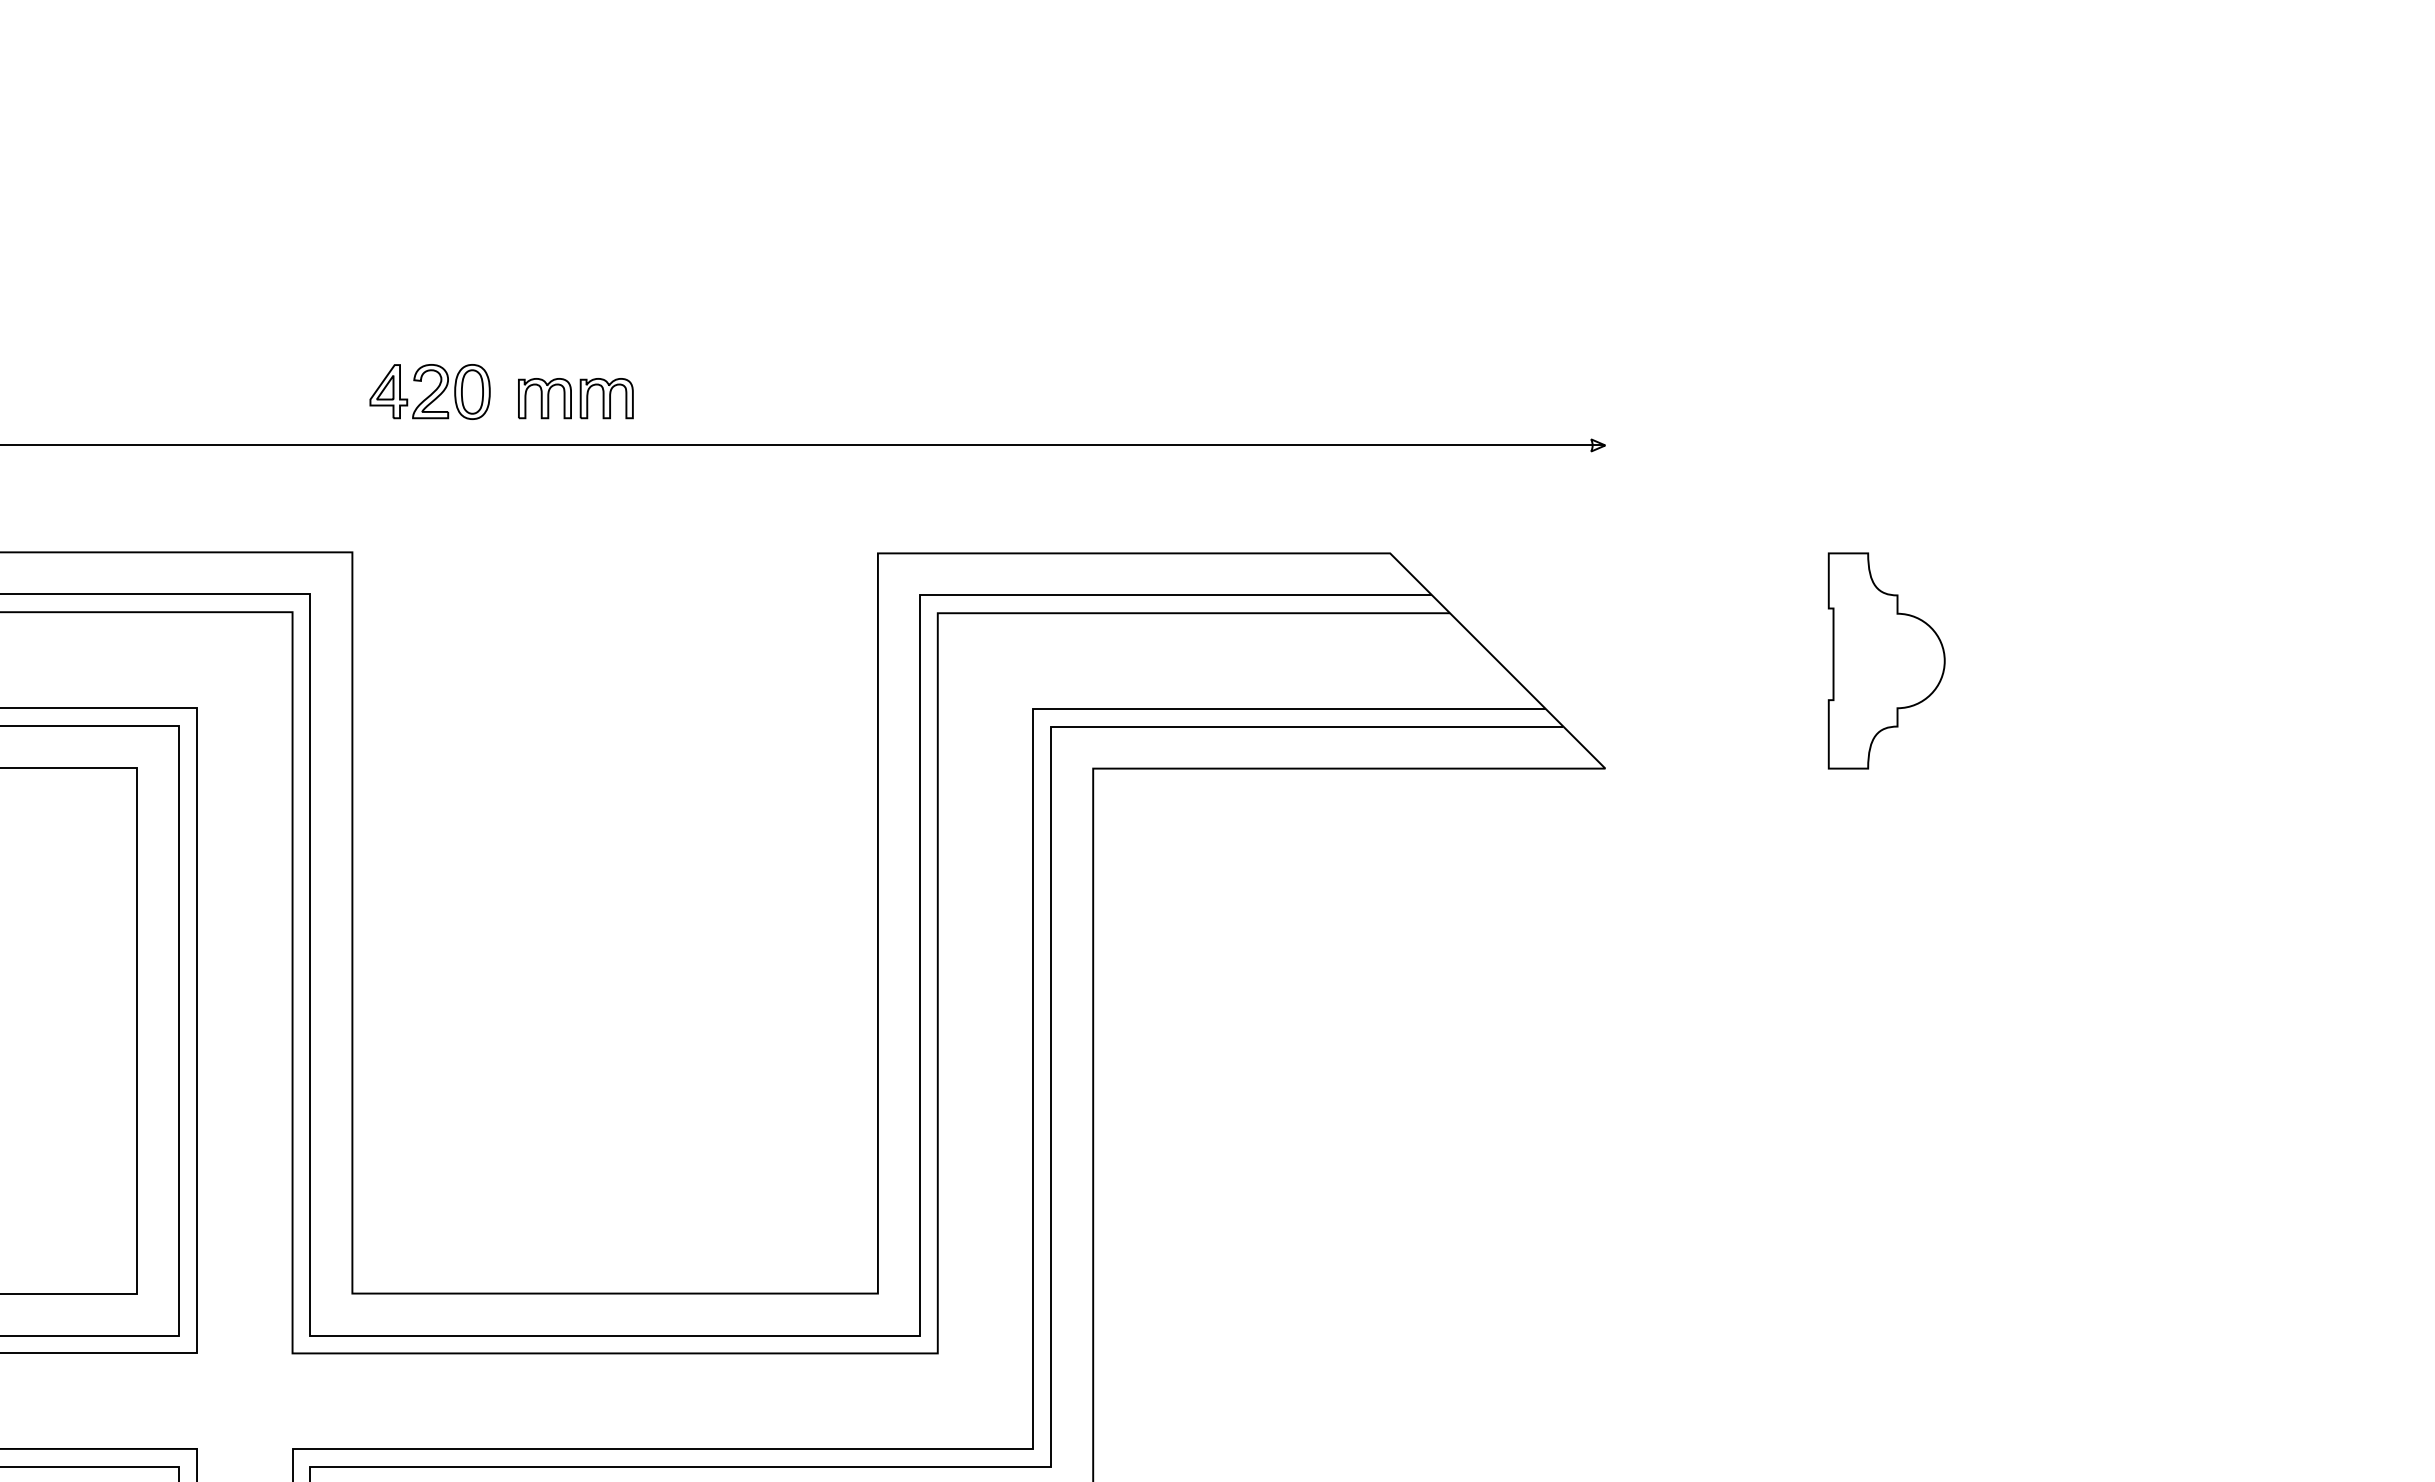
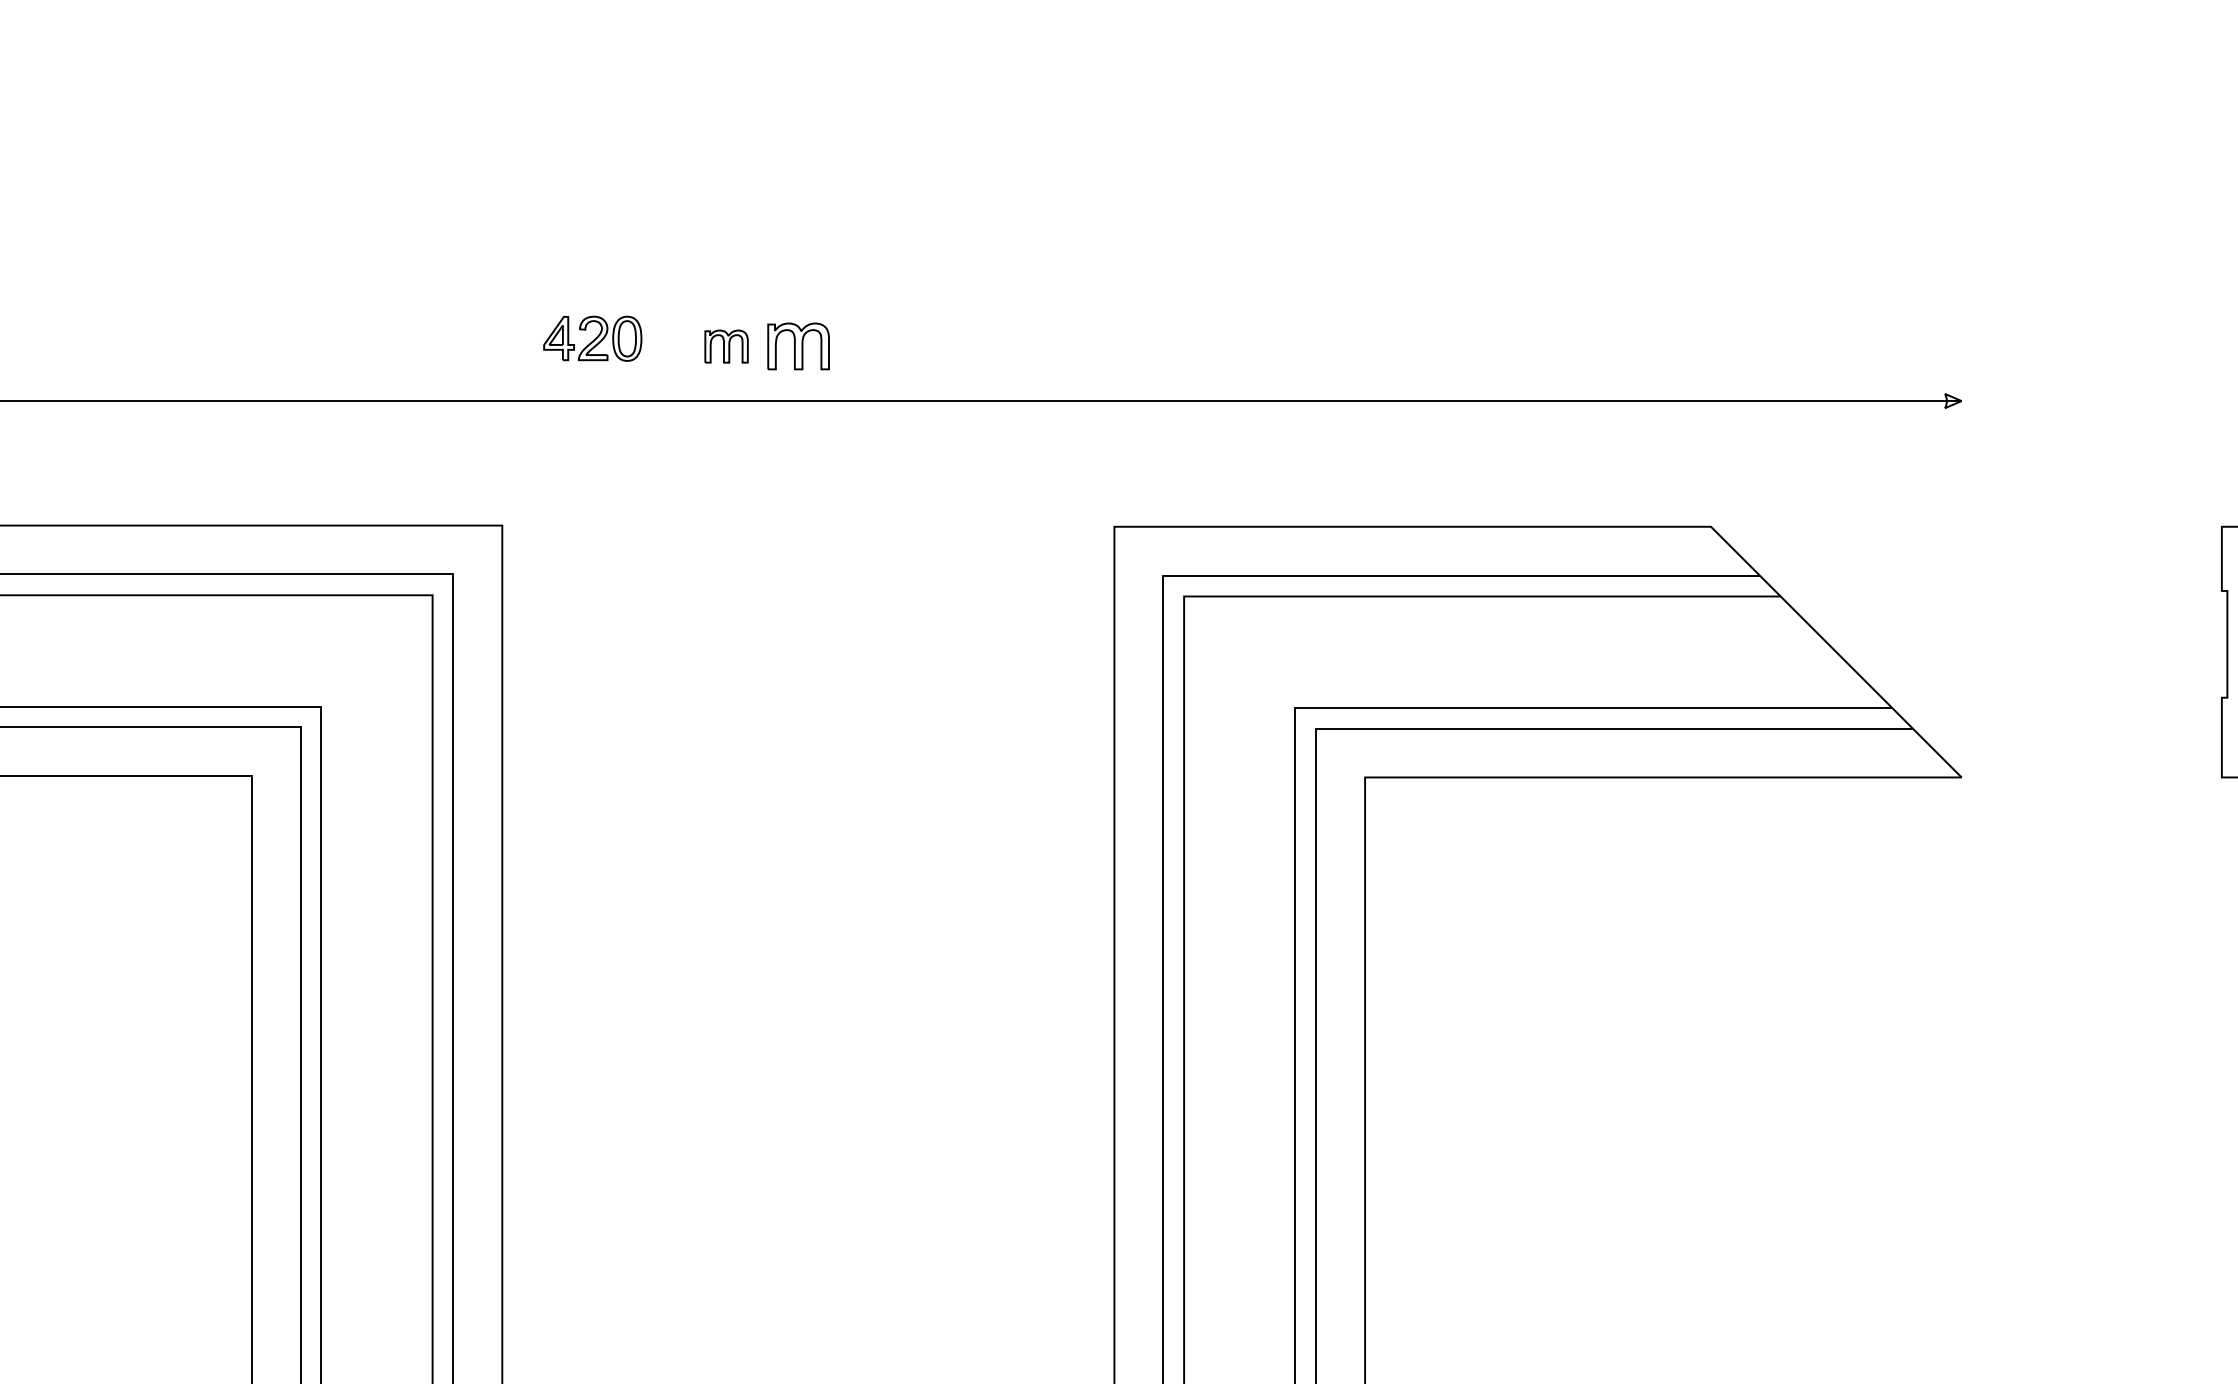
part: (429, 391) -> (592, 338), size x0.7
part: (544, 398) -> (726, 346), size x0.7

